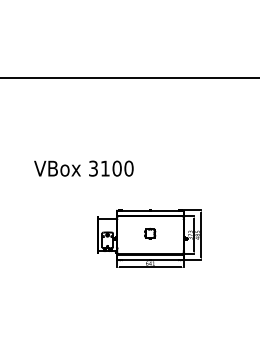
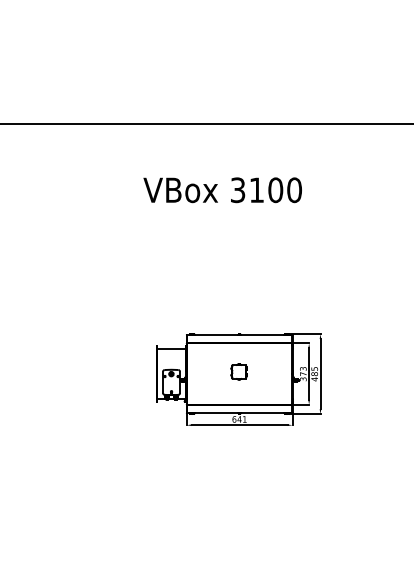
text: (83, 168) -> (222, 189), moved

